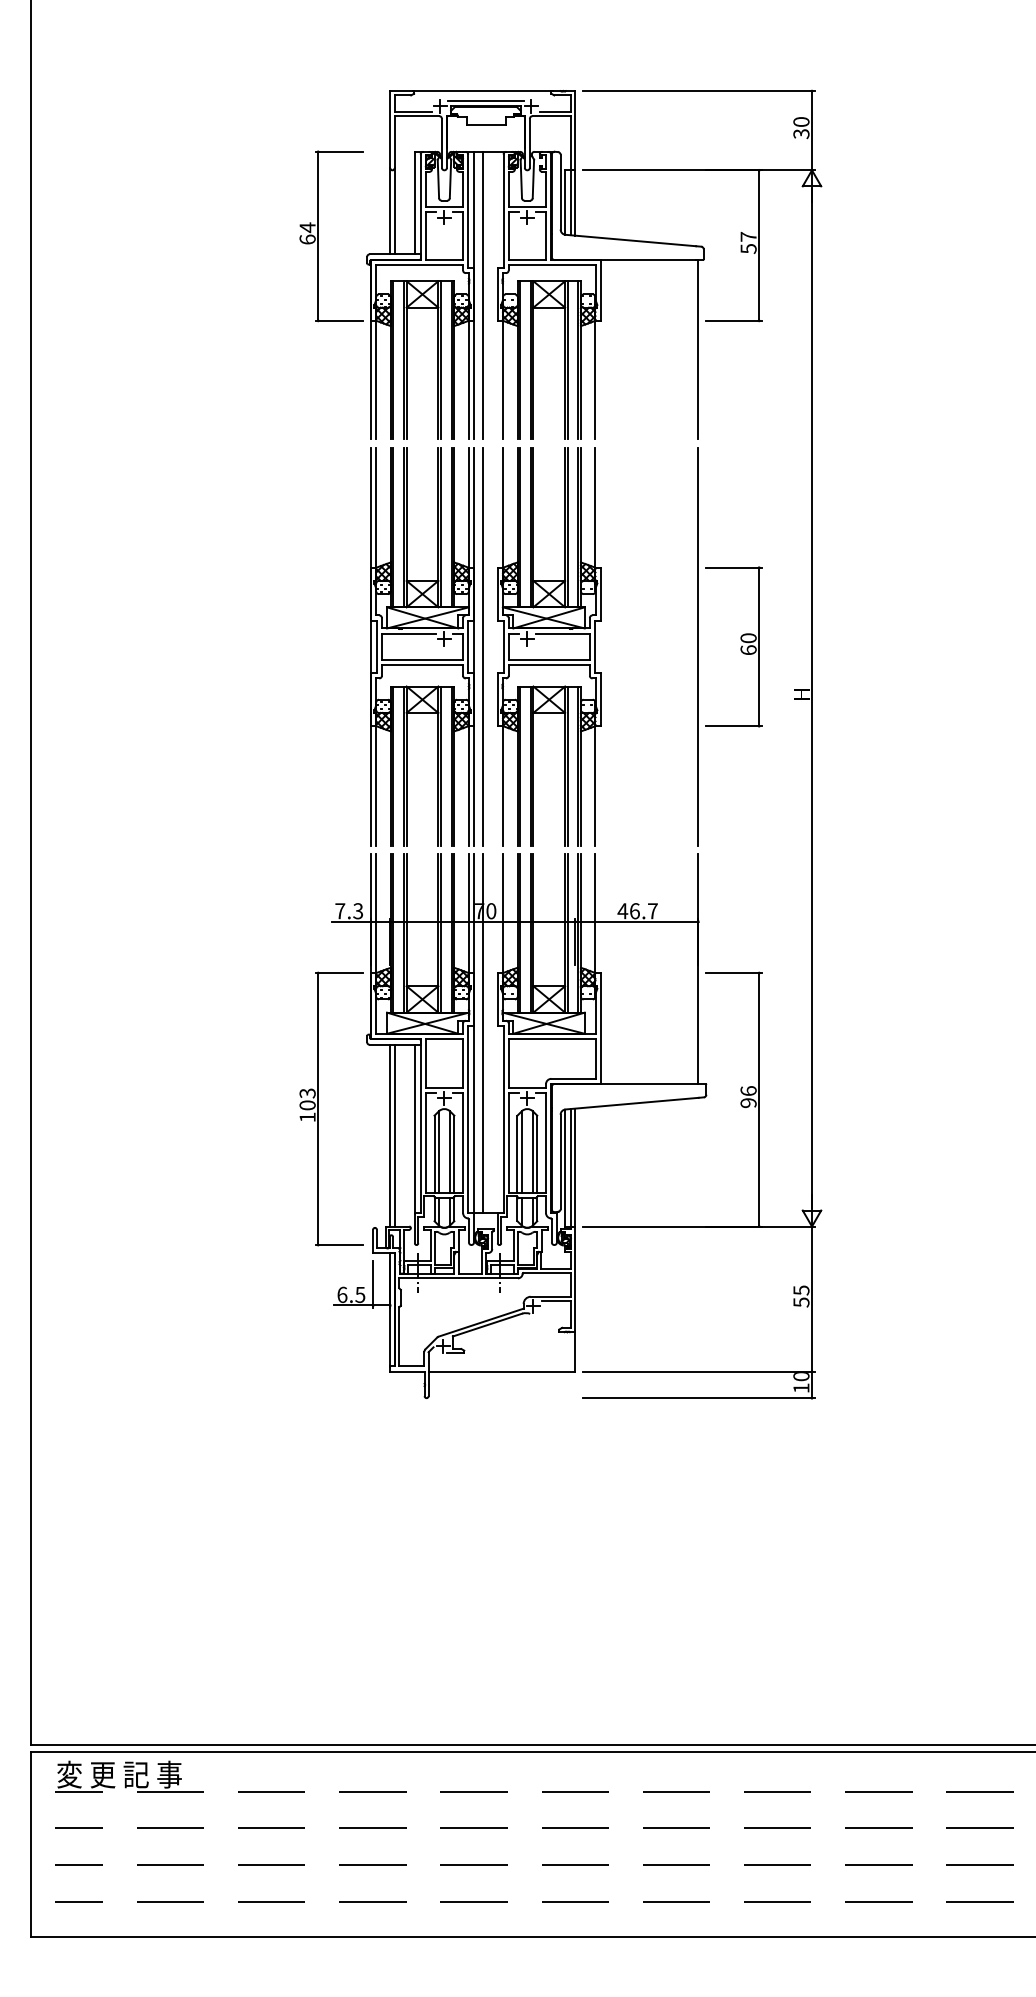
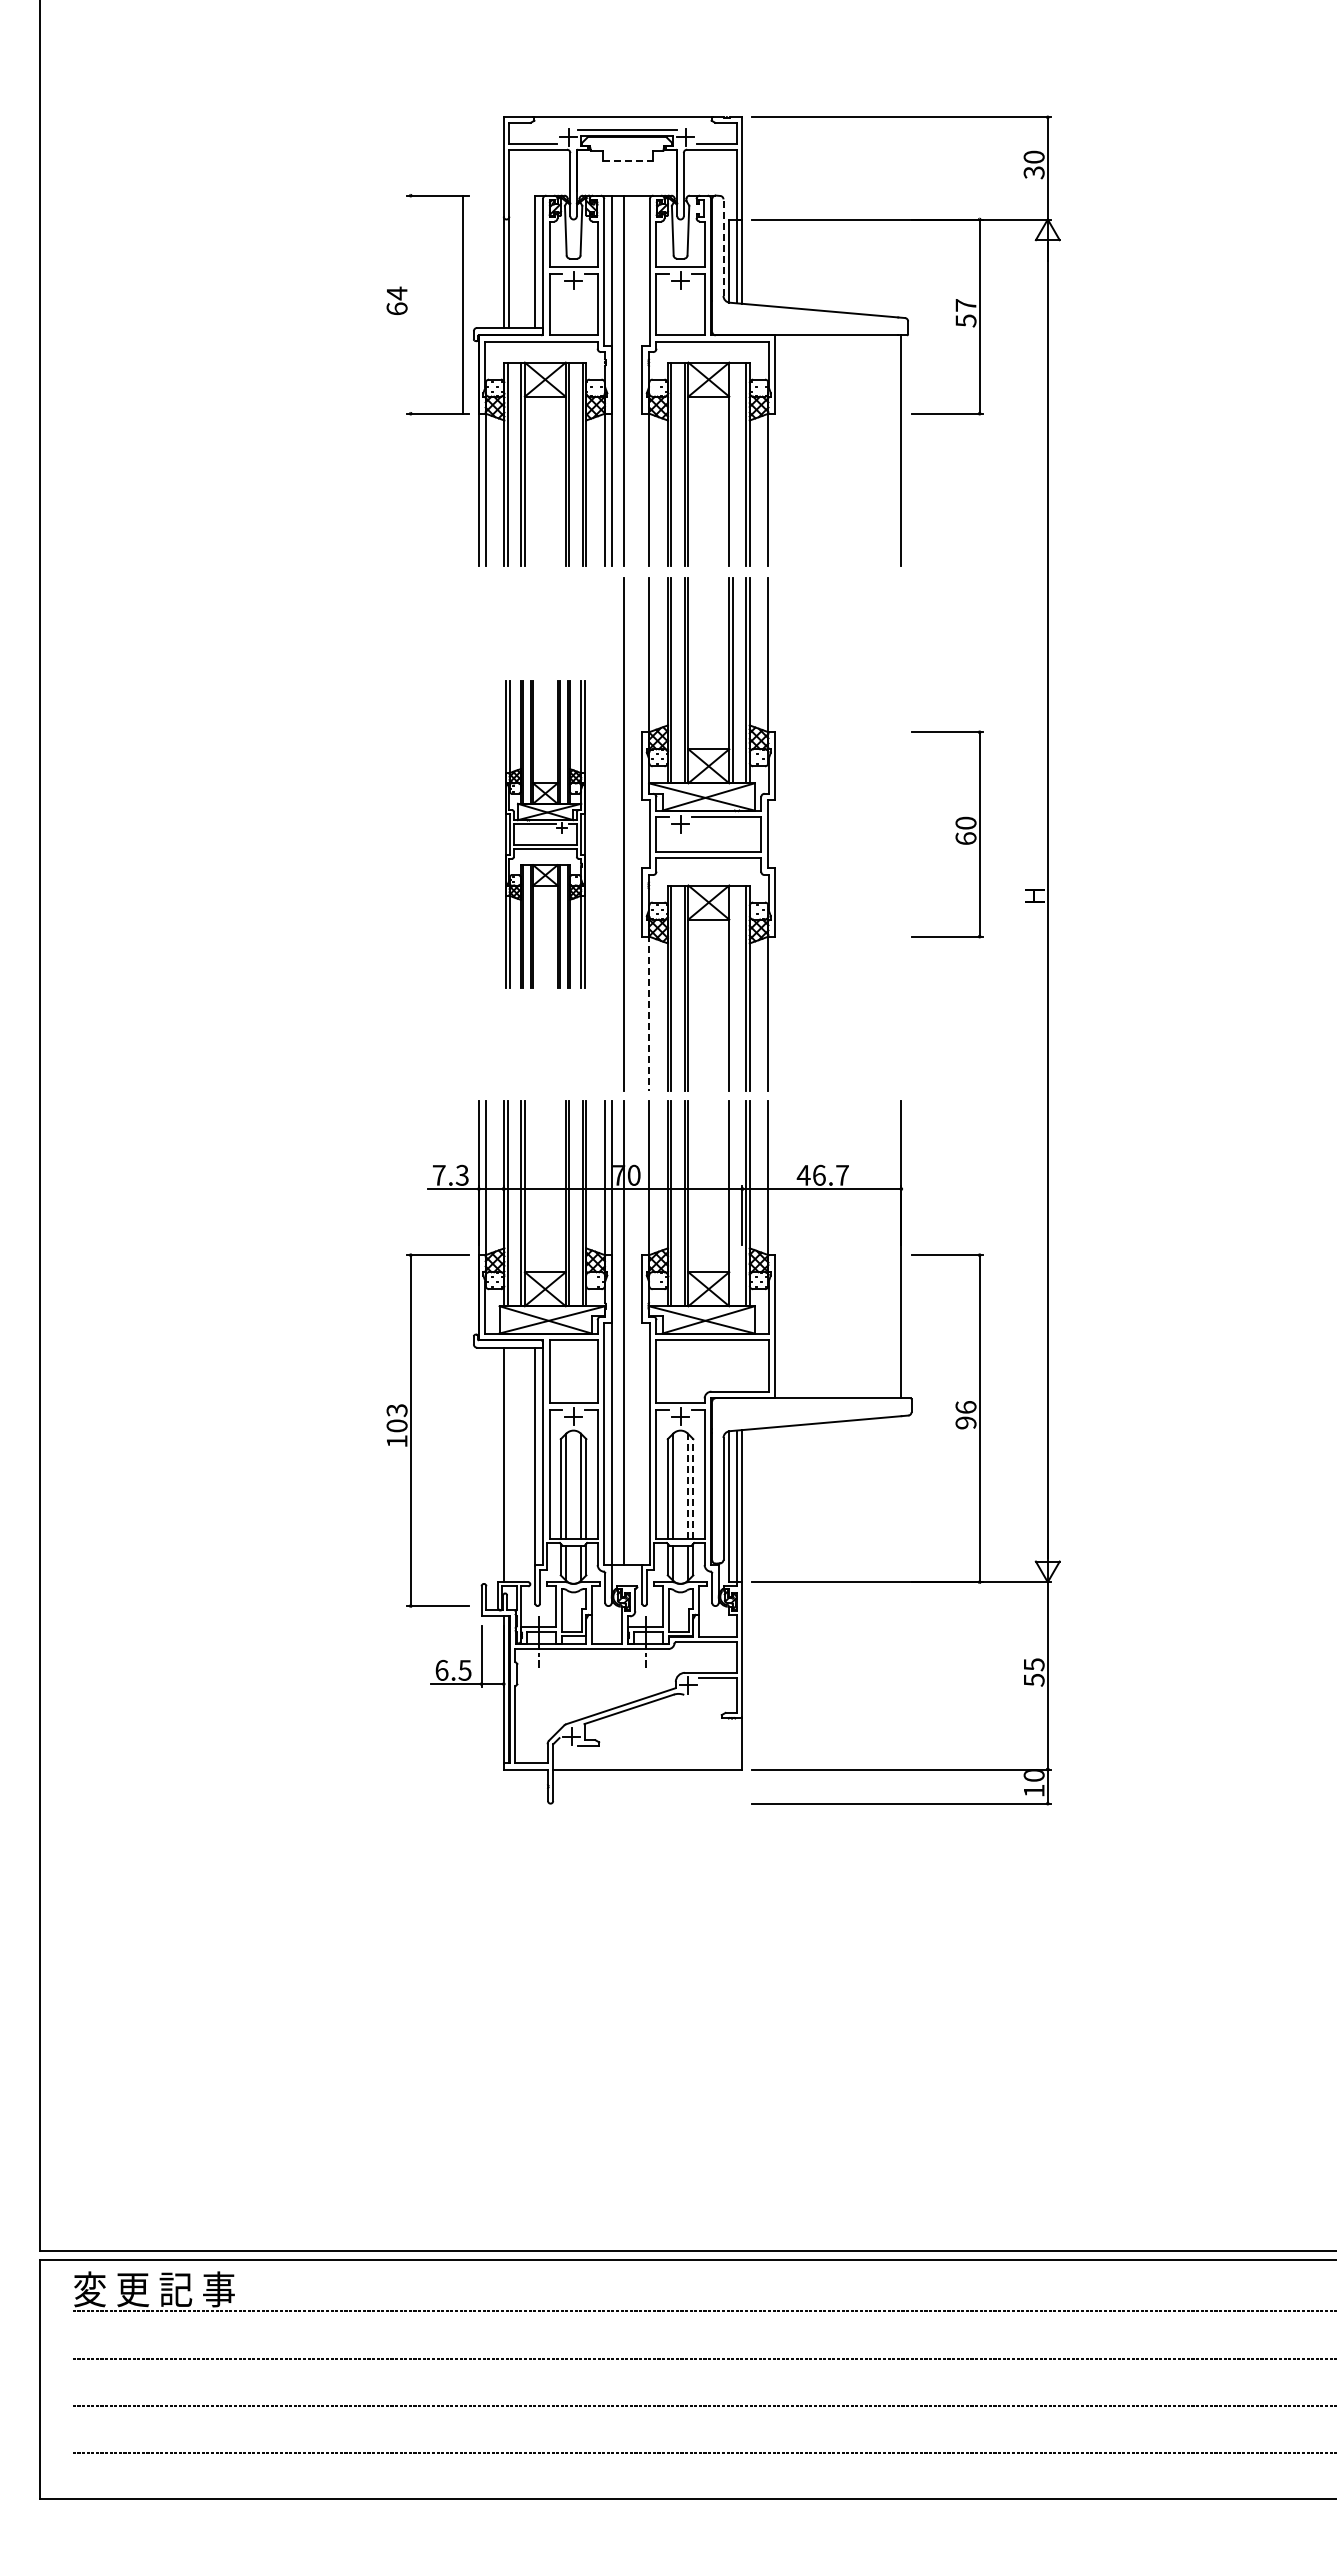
line: (486, 124) -> (628, 160), solid -> dashed
line: (560, 192) -> (723, 247), solid -> dashed
line: (318, 236) -> (462, 304), moved
line: (567, 360) -> (732, 464), removed
part: (422, 646) -> (545, 834), size x0.6
line: (698, 646) -> (901, 834), removed
line: (567, 765) -> (732, 987), removed
line: (503, 784) -> (649, 1012), solid -> dashed
line: (567, 933) -> (732, 1203), removed
line: (394, 1135) -> (509, 1464), removed
line: (532, 1152) -> (687, 1486), solid -> dashed
line: (537, 1154) -> (693, 1489), solid -> dashed

